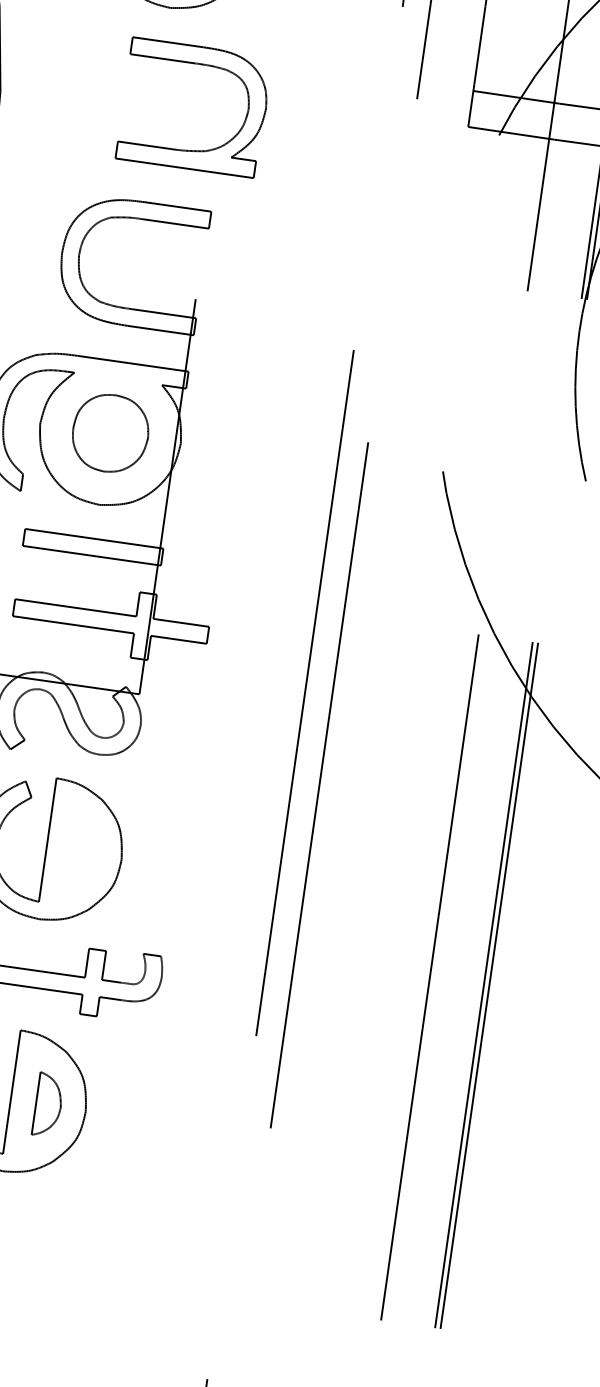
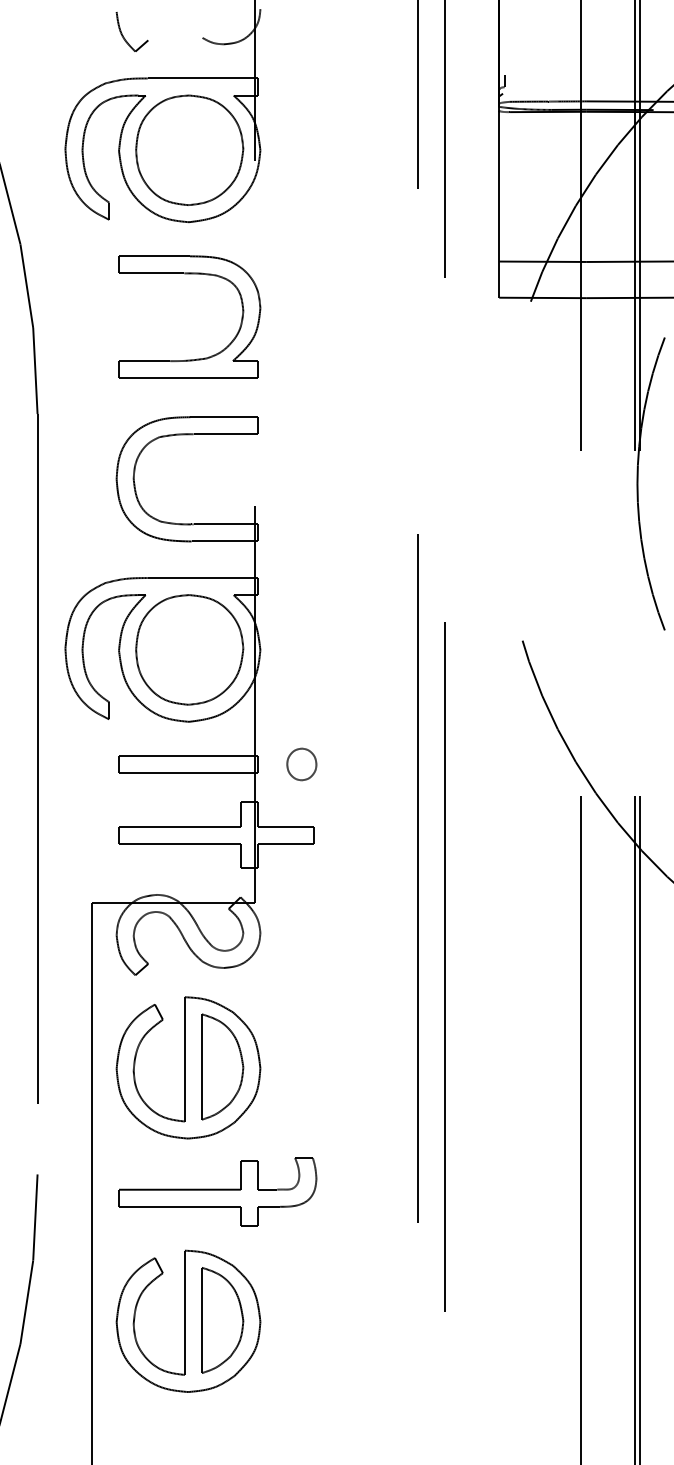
part: (200, 65) -> (189, 274), moved
part: (110, 433) -> (189, 649), size x1.43
part: (205, 563) -> (301, 764), added
part: (84, 852) -> (222, 1066), added
part: (48, 1105) -> (222, 1320), size x1.67

